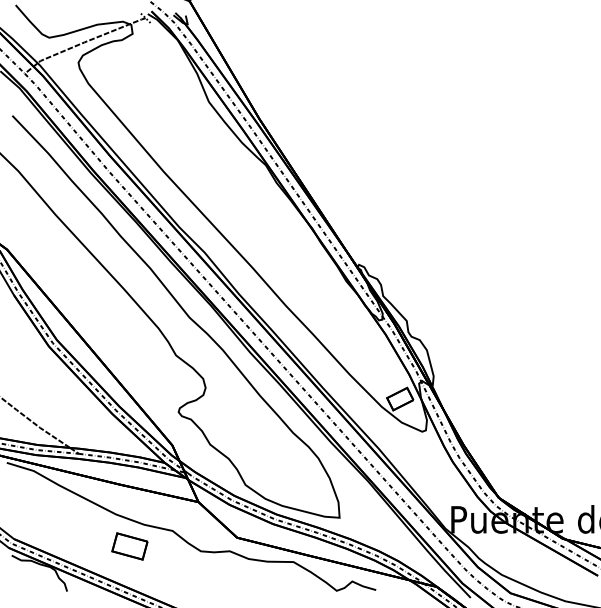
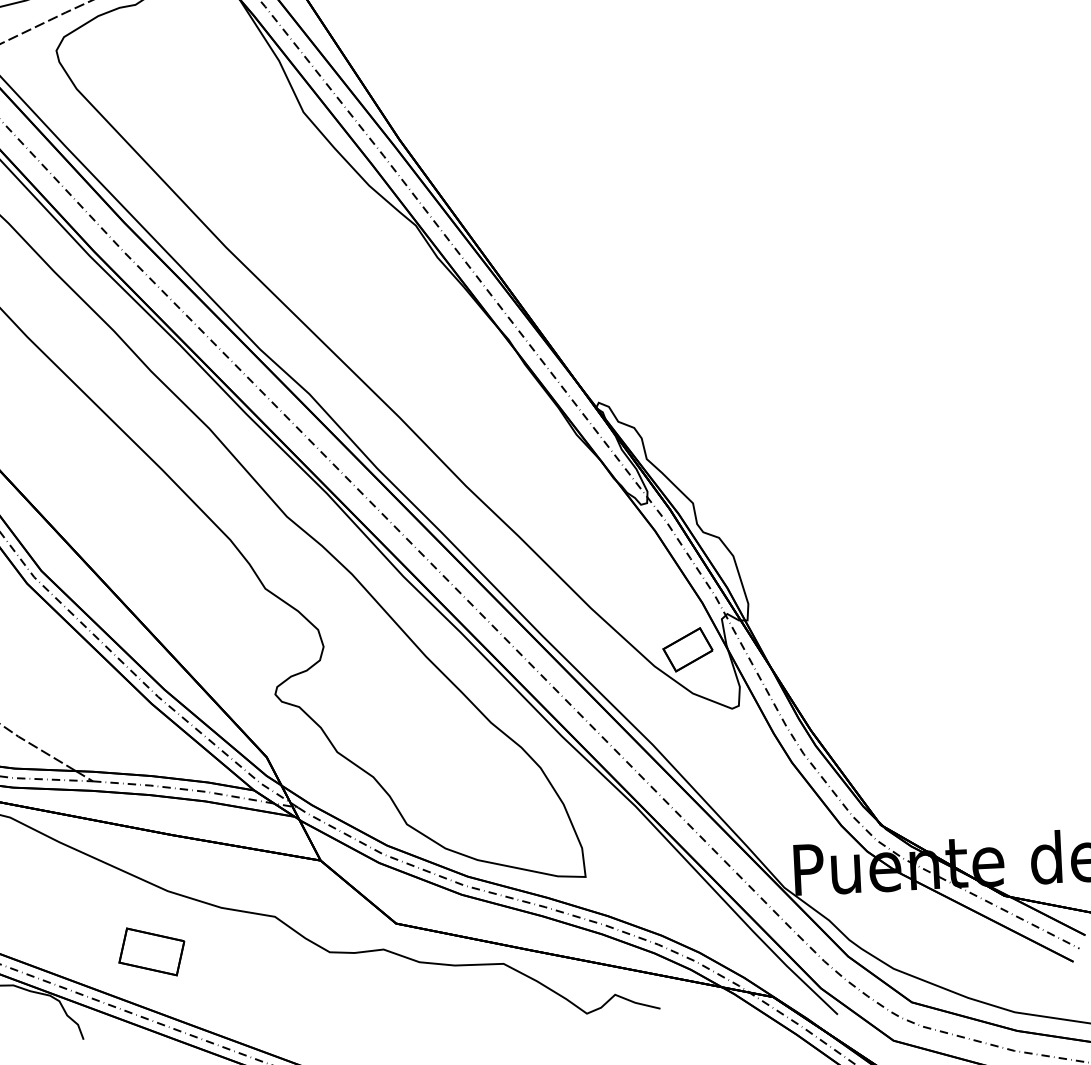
part: (129, 546) -> (151, 951), moved

